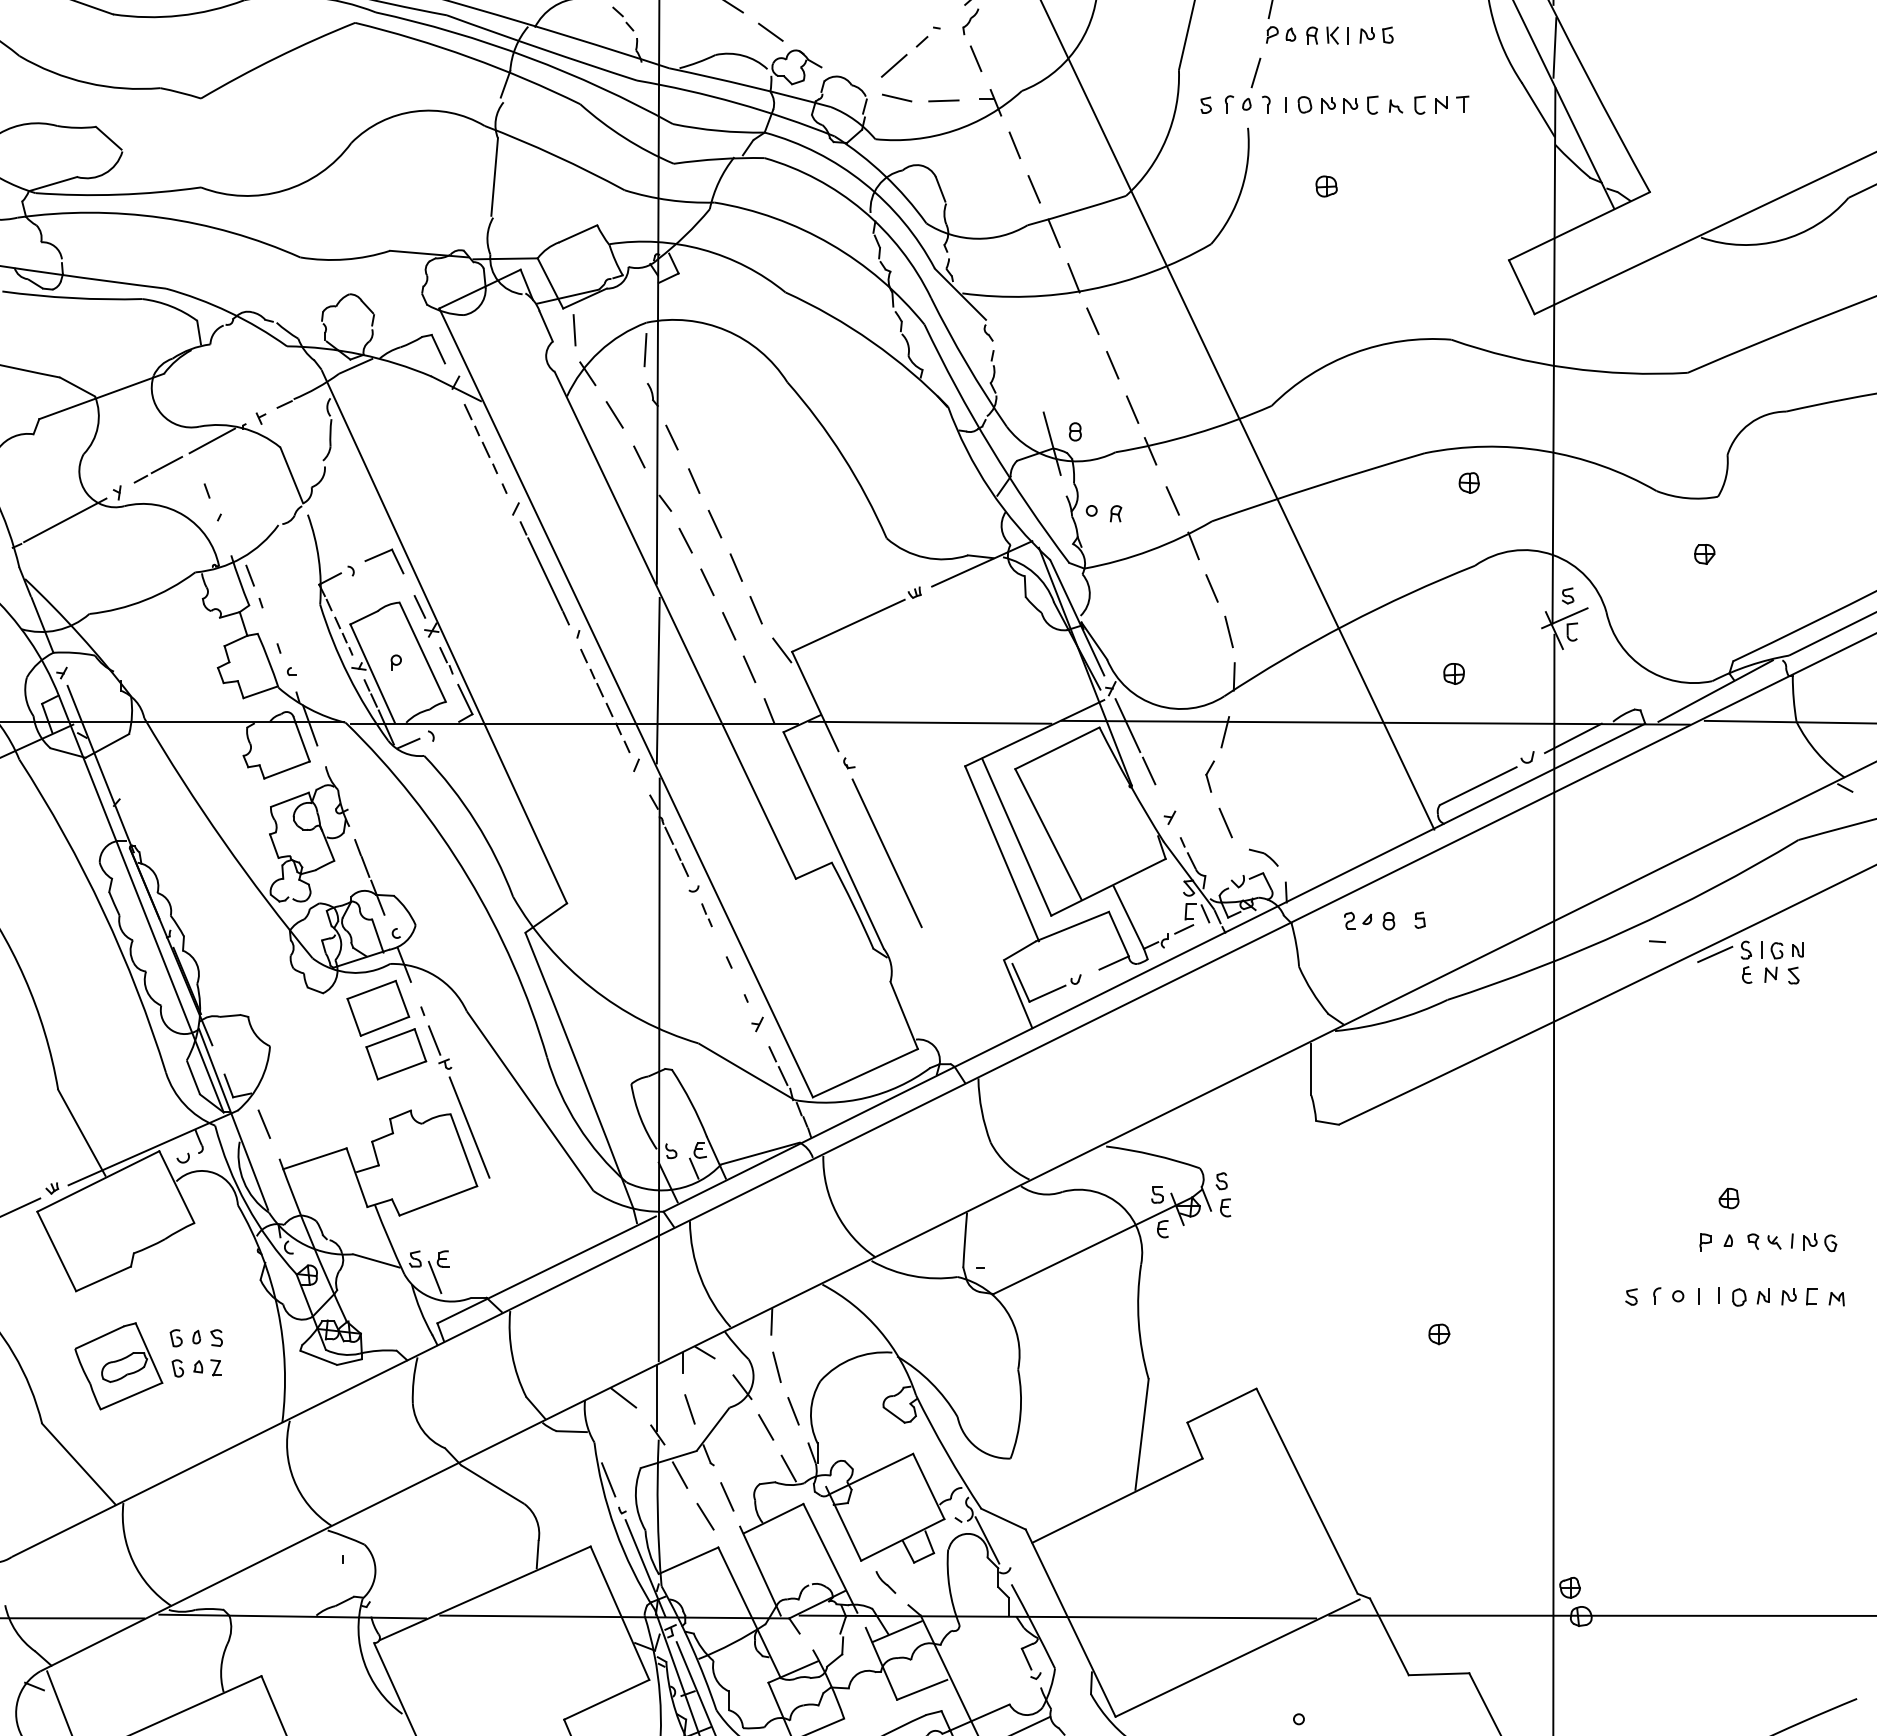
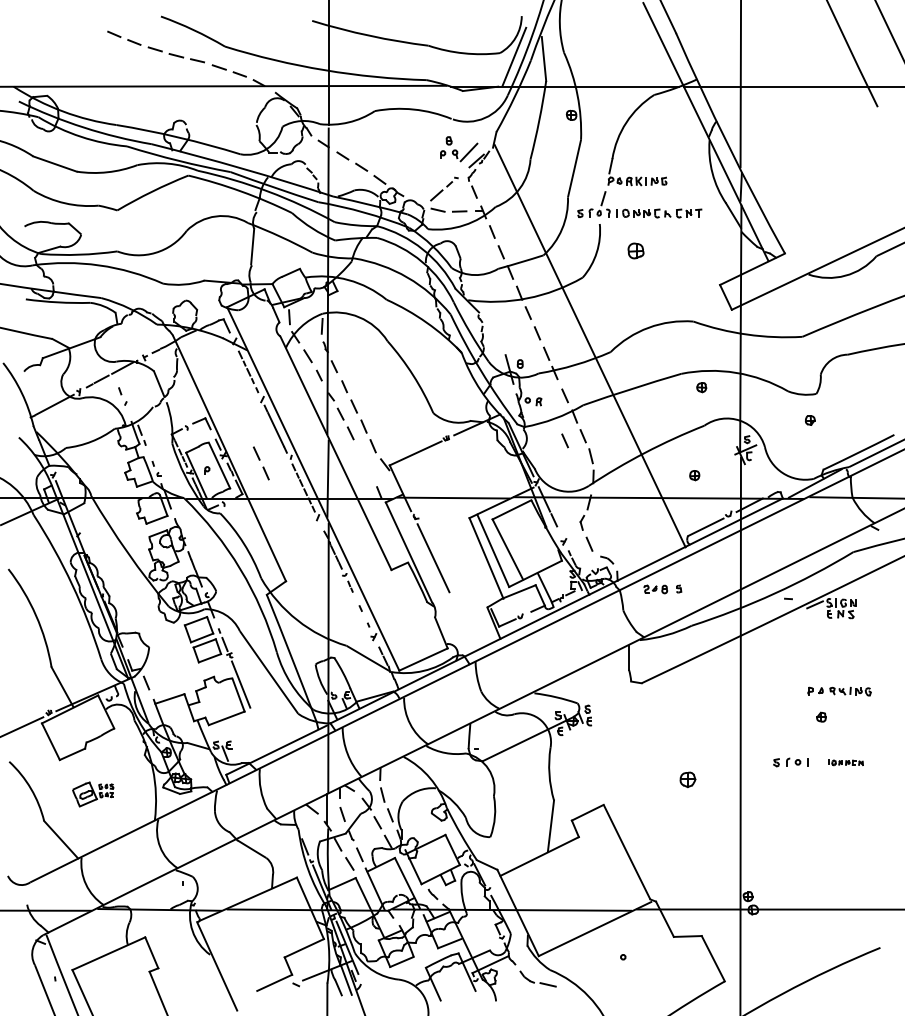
part: (1325, 185) -> (635, 250), size x1.6
line: (1171, 597) -> (564, 440), added
part: (737, 647) -> (260, 463), moved
part: (1768, 1242) -> (839, 691), moved
part: (1781, 1296) -> (845, 762), size x0.6
part: (1438, 1333) -> (687, 779), size x1.6
part: (147, 1366) -> (92, 794), size x0.6

